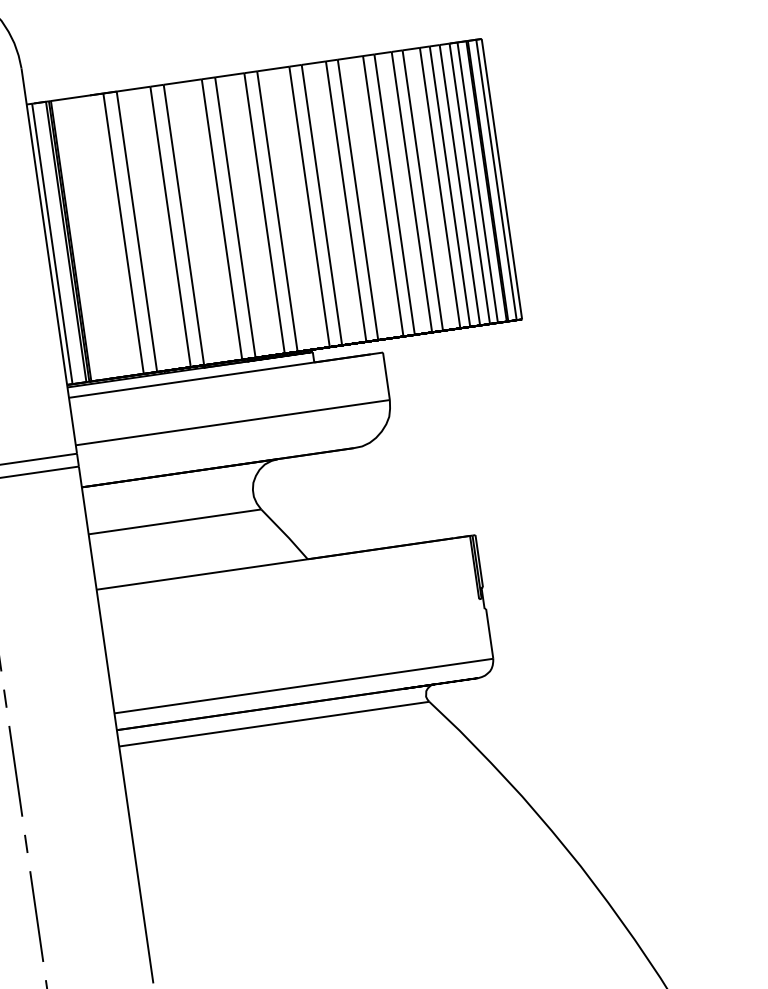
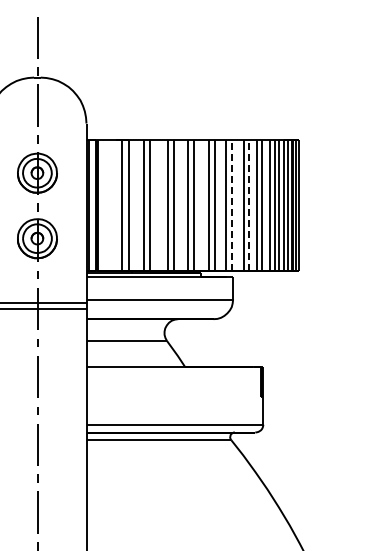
line: (393, 193) -> (248, 205), solid -> dashed
line: (357, 199) -> (231, 205), solid -> dashed

